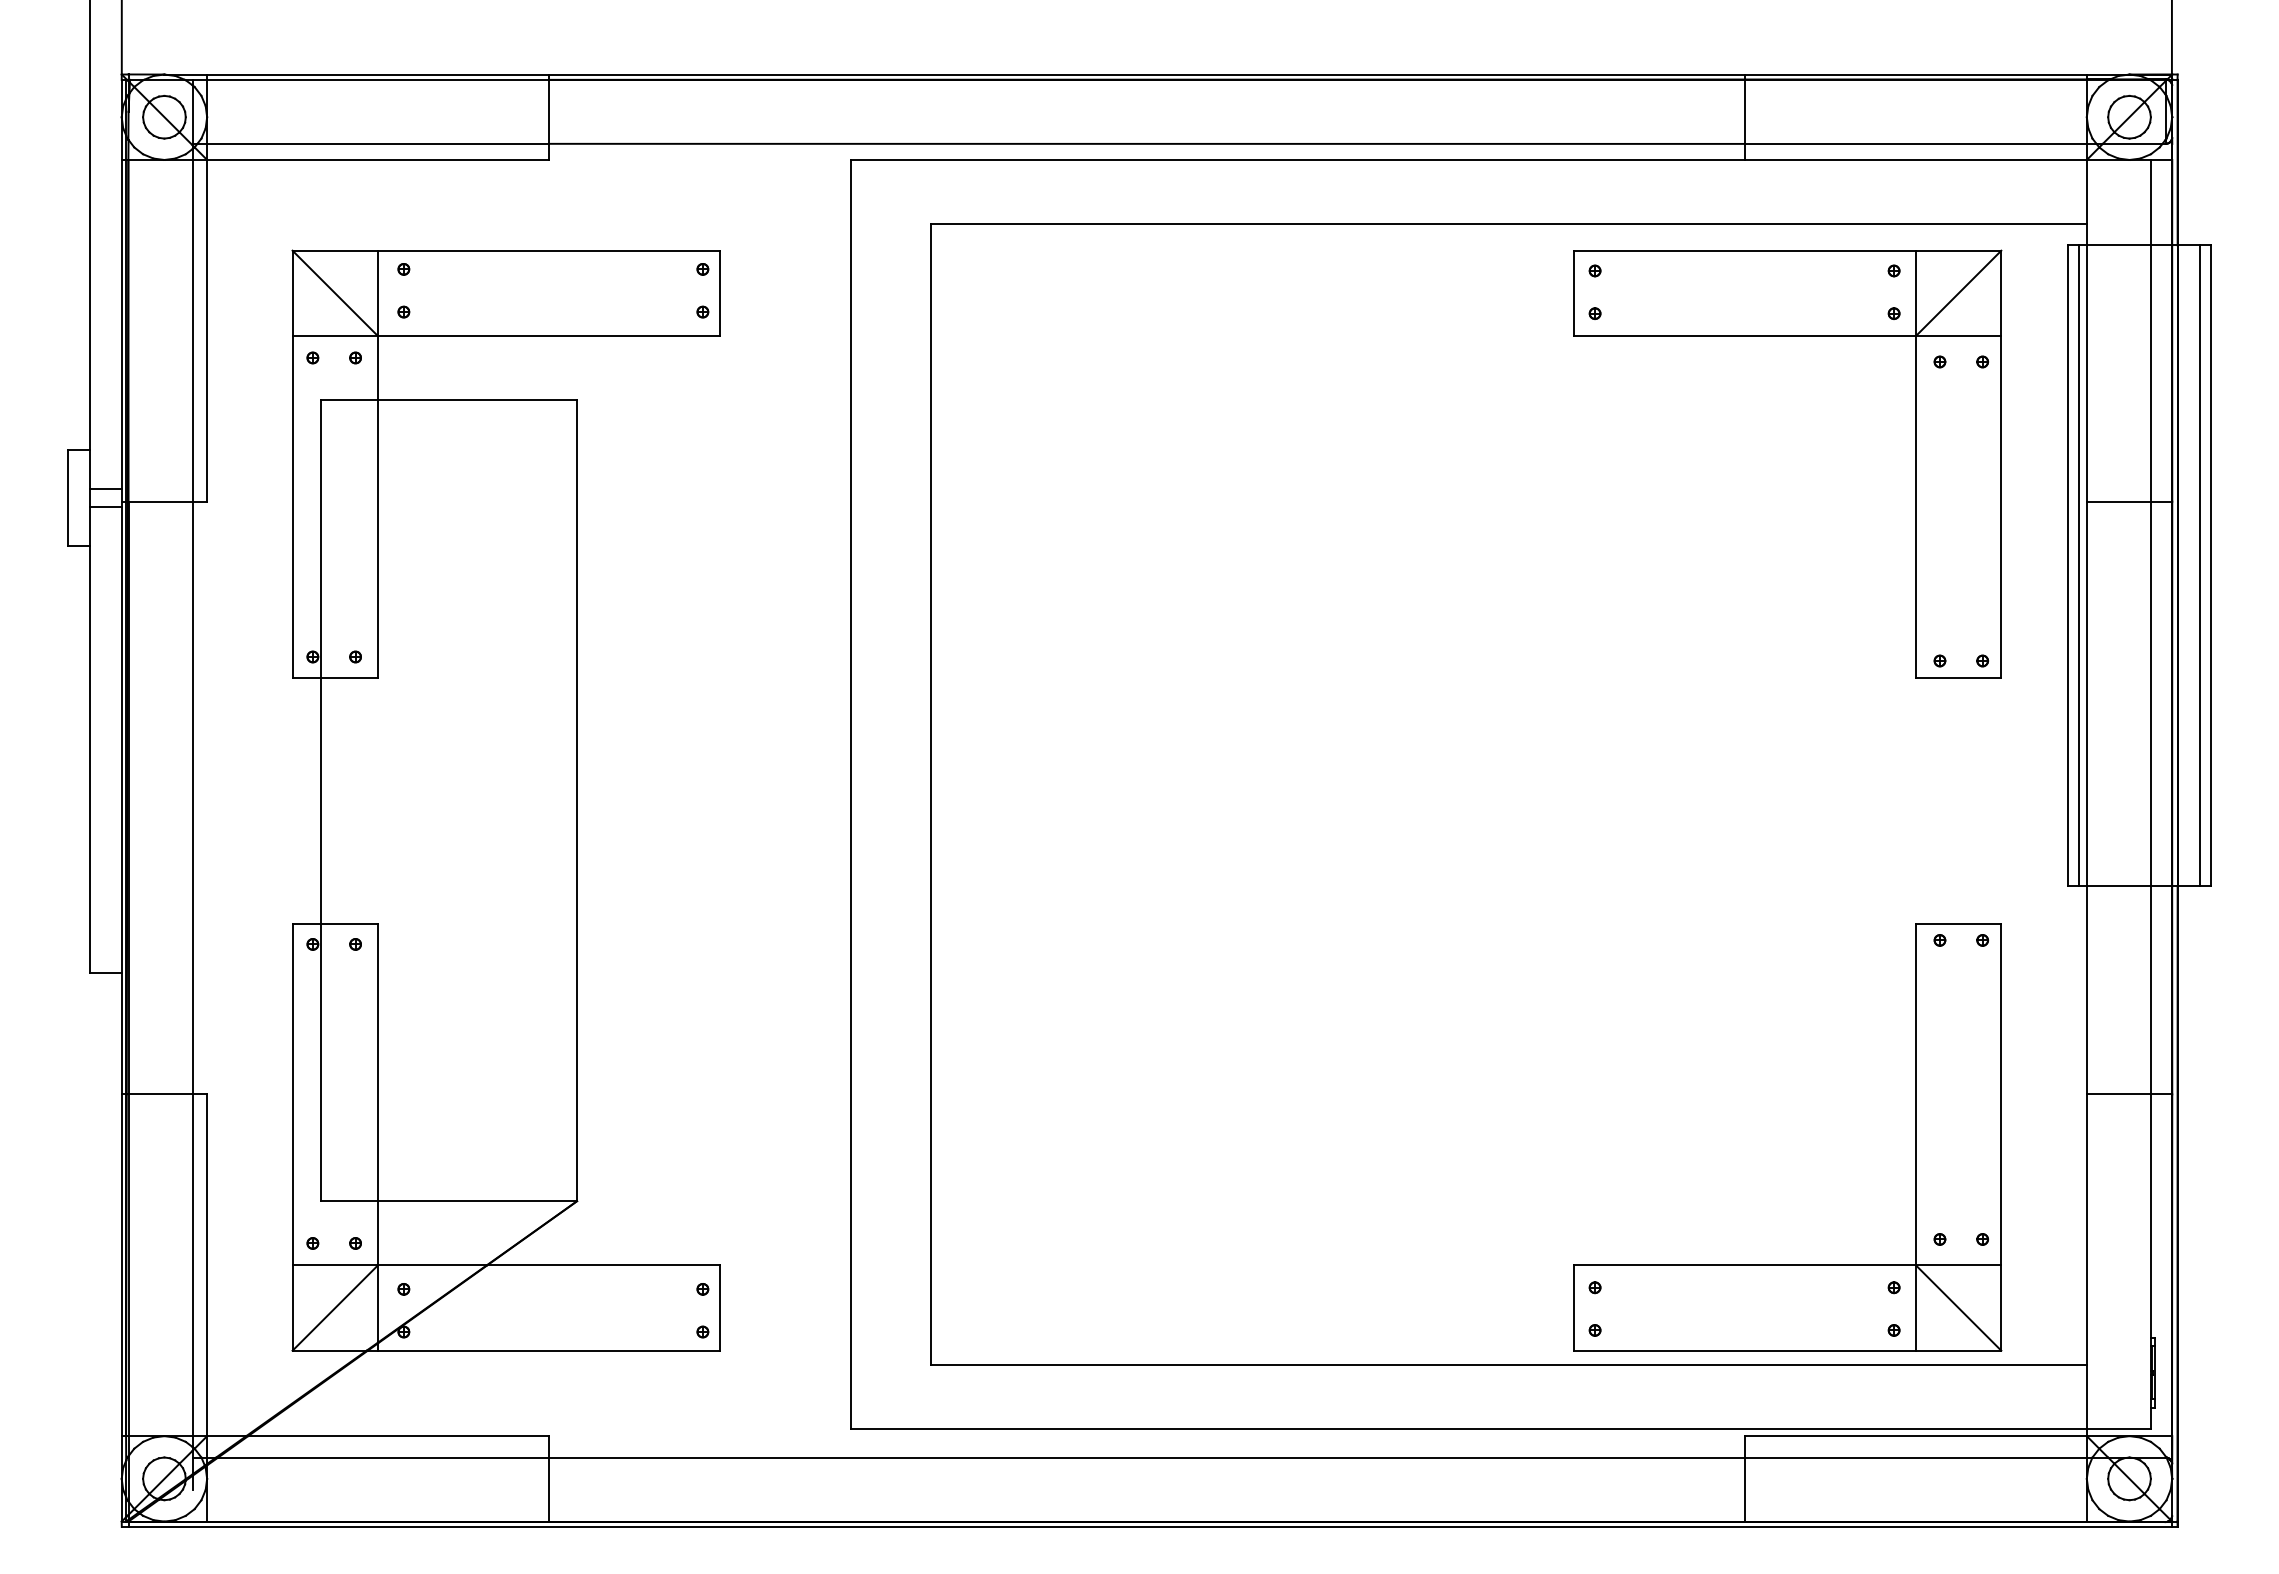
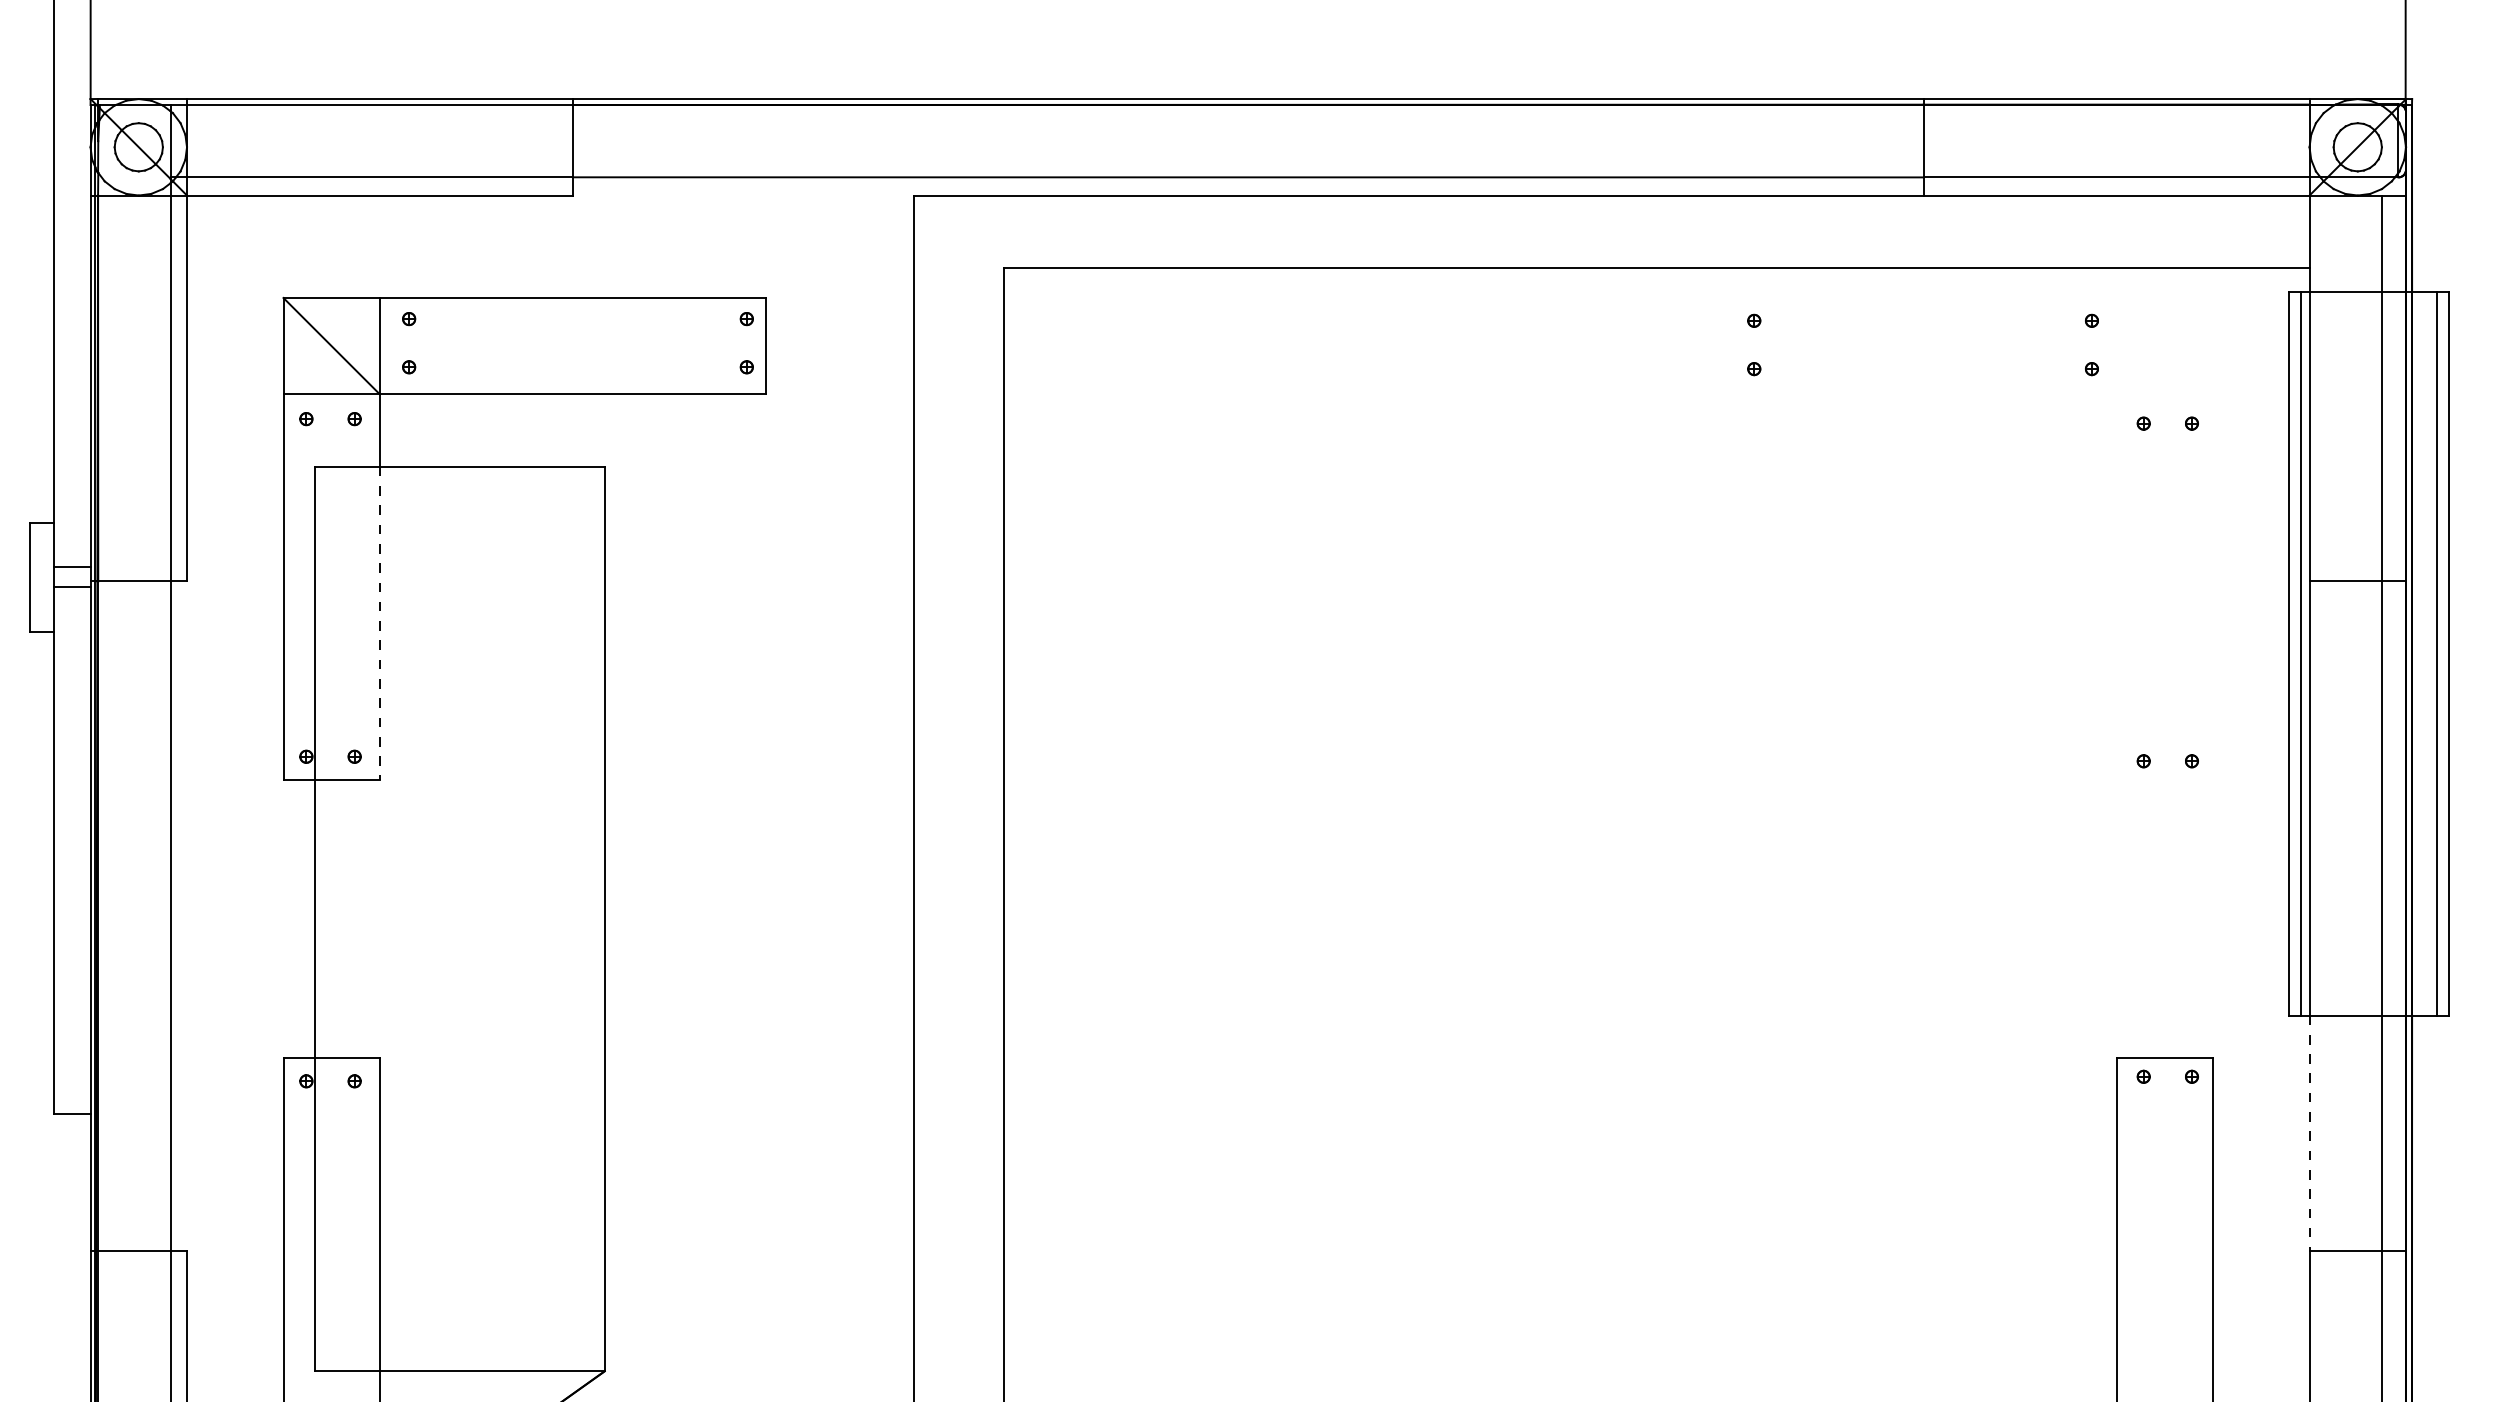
part: (1787, 336) -> (1971, 394), removed
line: (378, 539) -> (380, 624), solid -> dashed
line: (2086, 990) -> (2309, 1133), solid -> dashed

